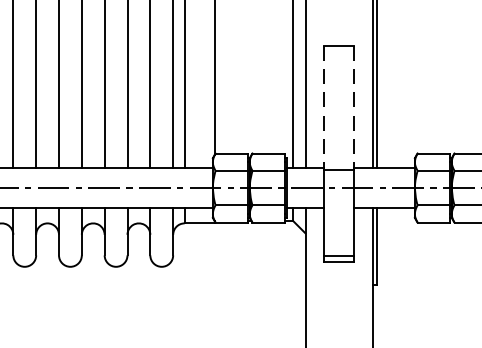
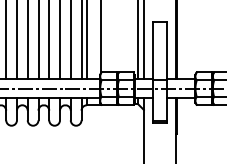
line: (323, 109) -> (152, 51), dashed -> solid
line: (353, 109) -> (166, 51), dashed -> solid

